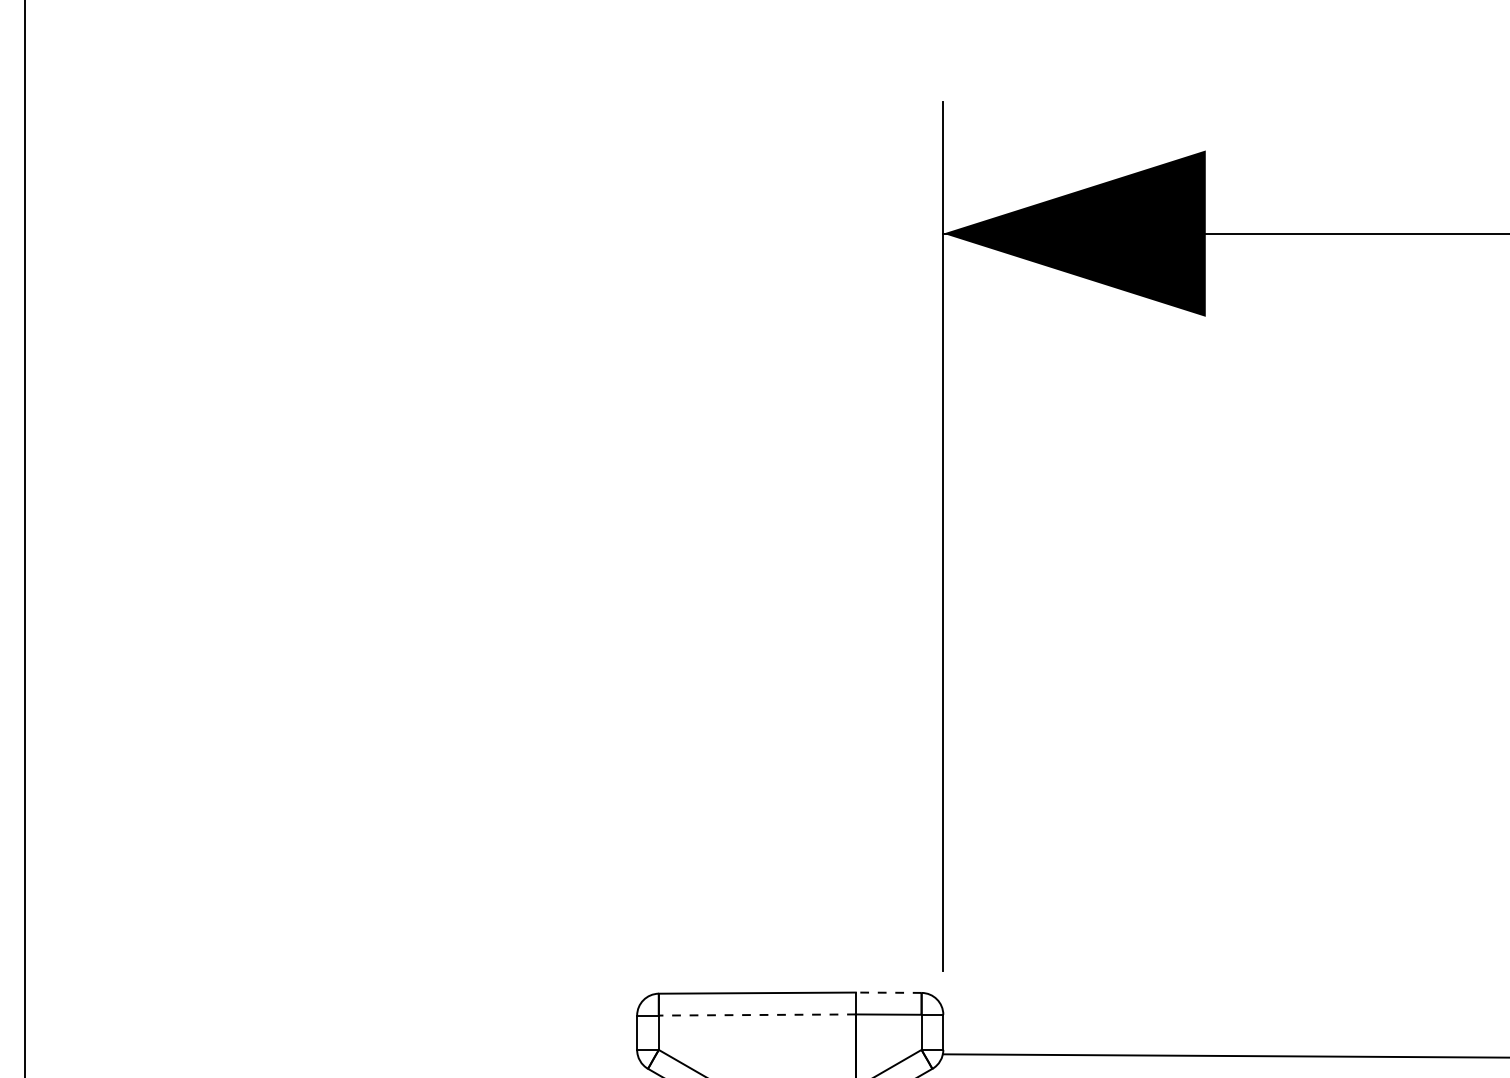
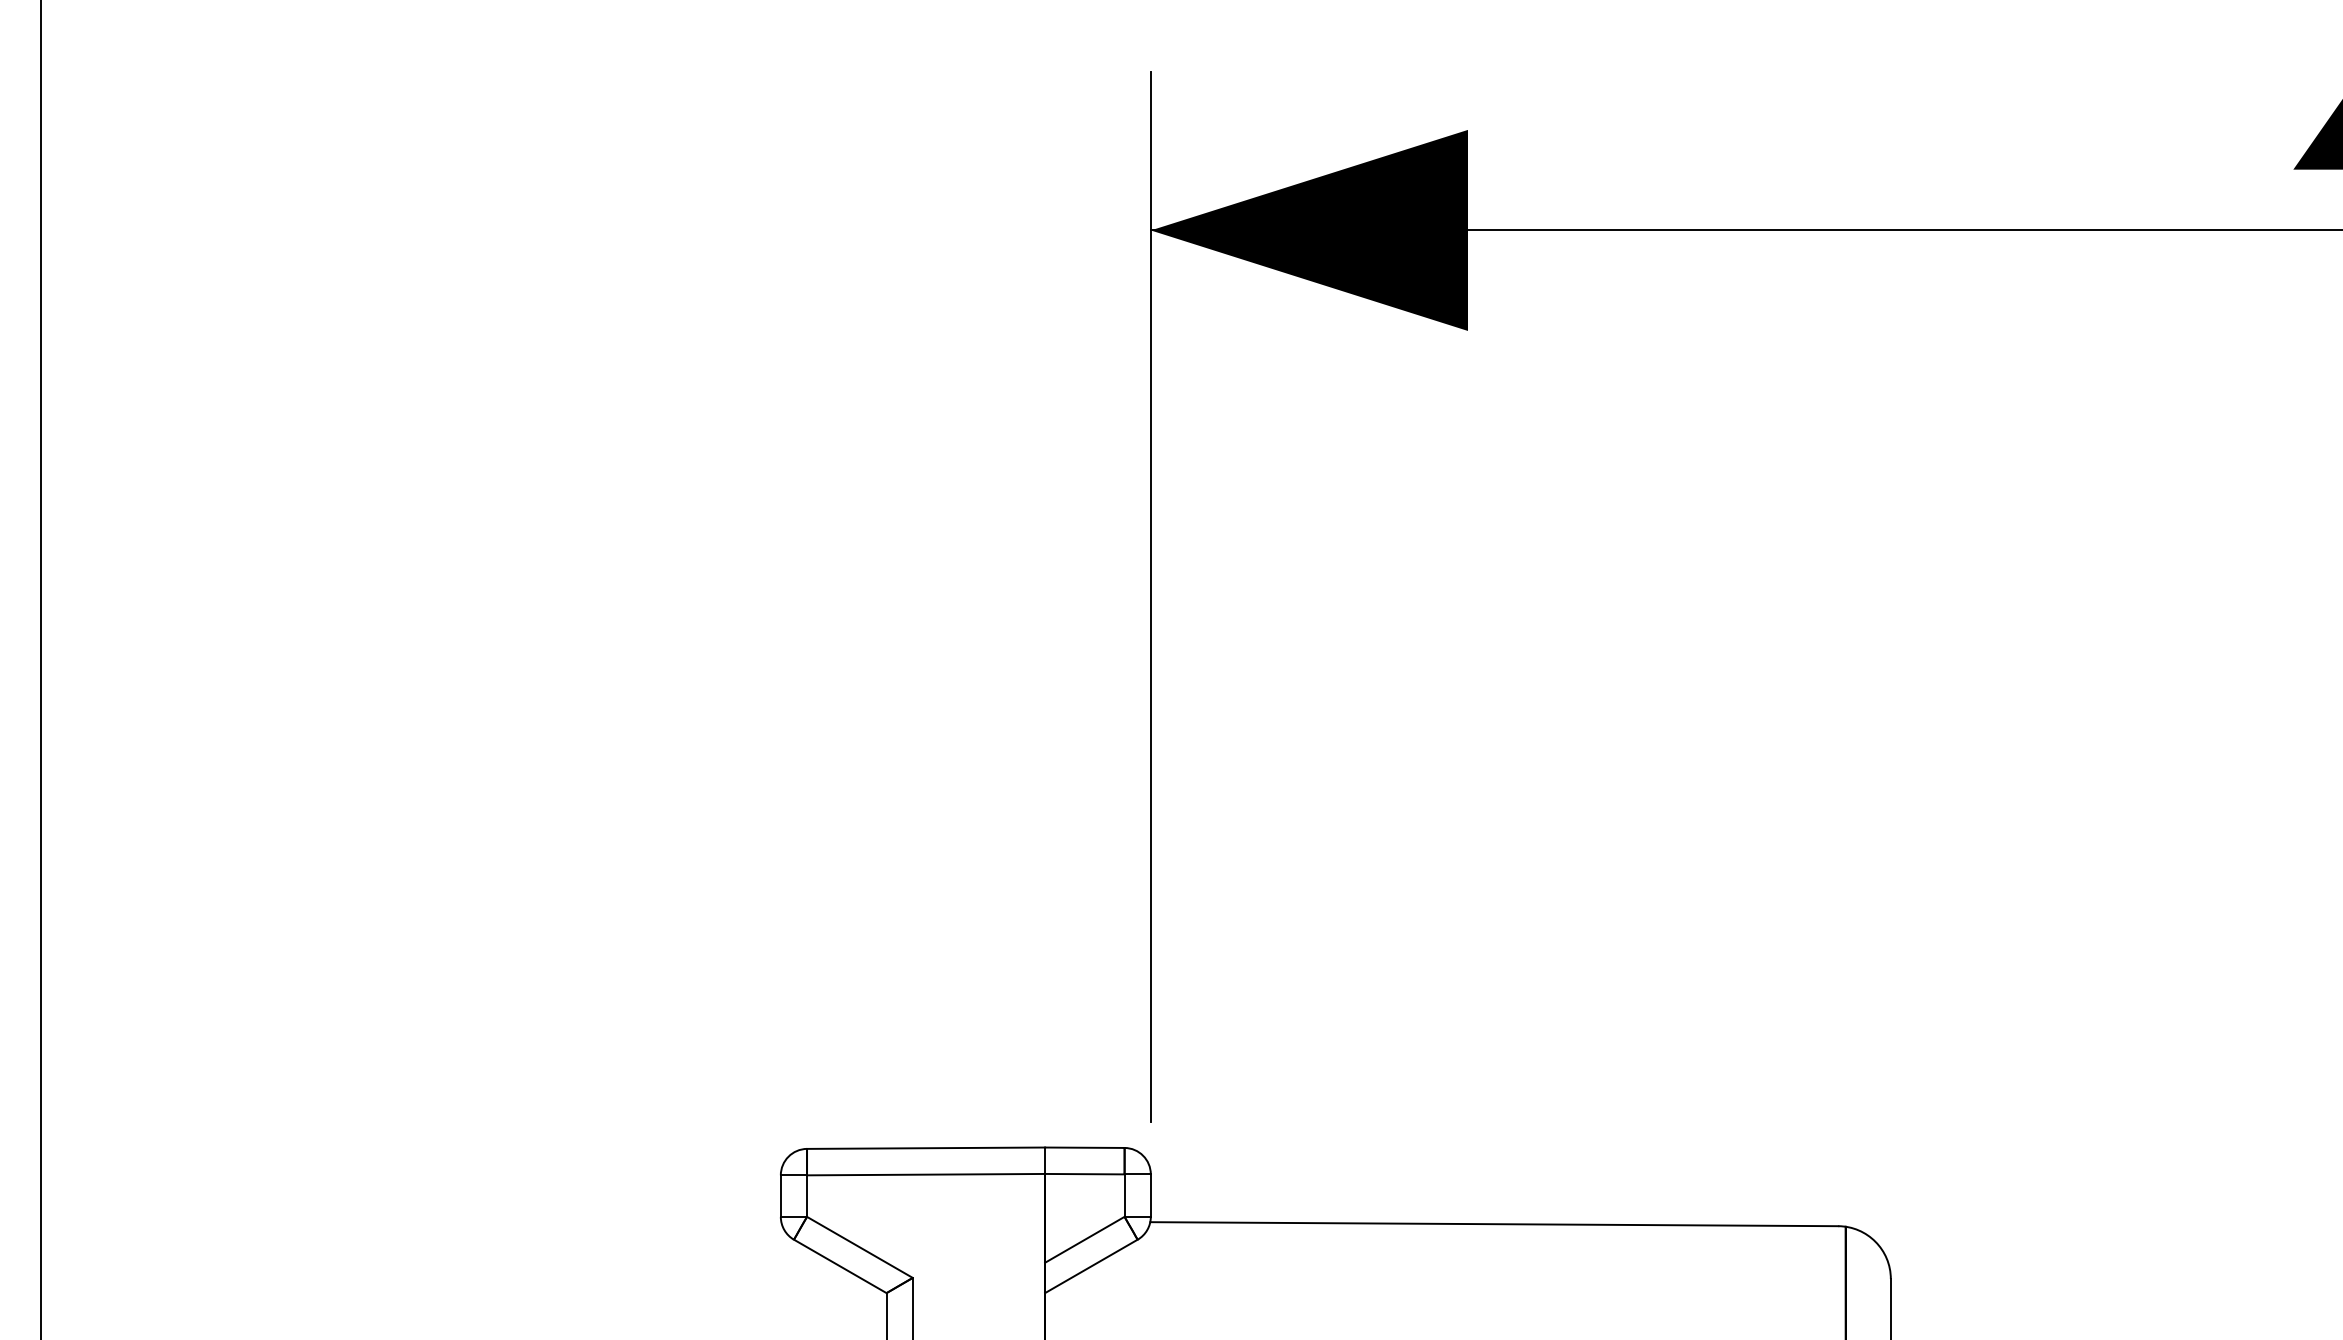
line: (888, 992) -> (1084, 1147), dashed -> solid
line: (756, 1014) -> (925, 1174), dashed -> solid

